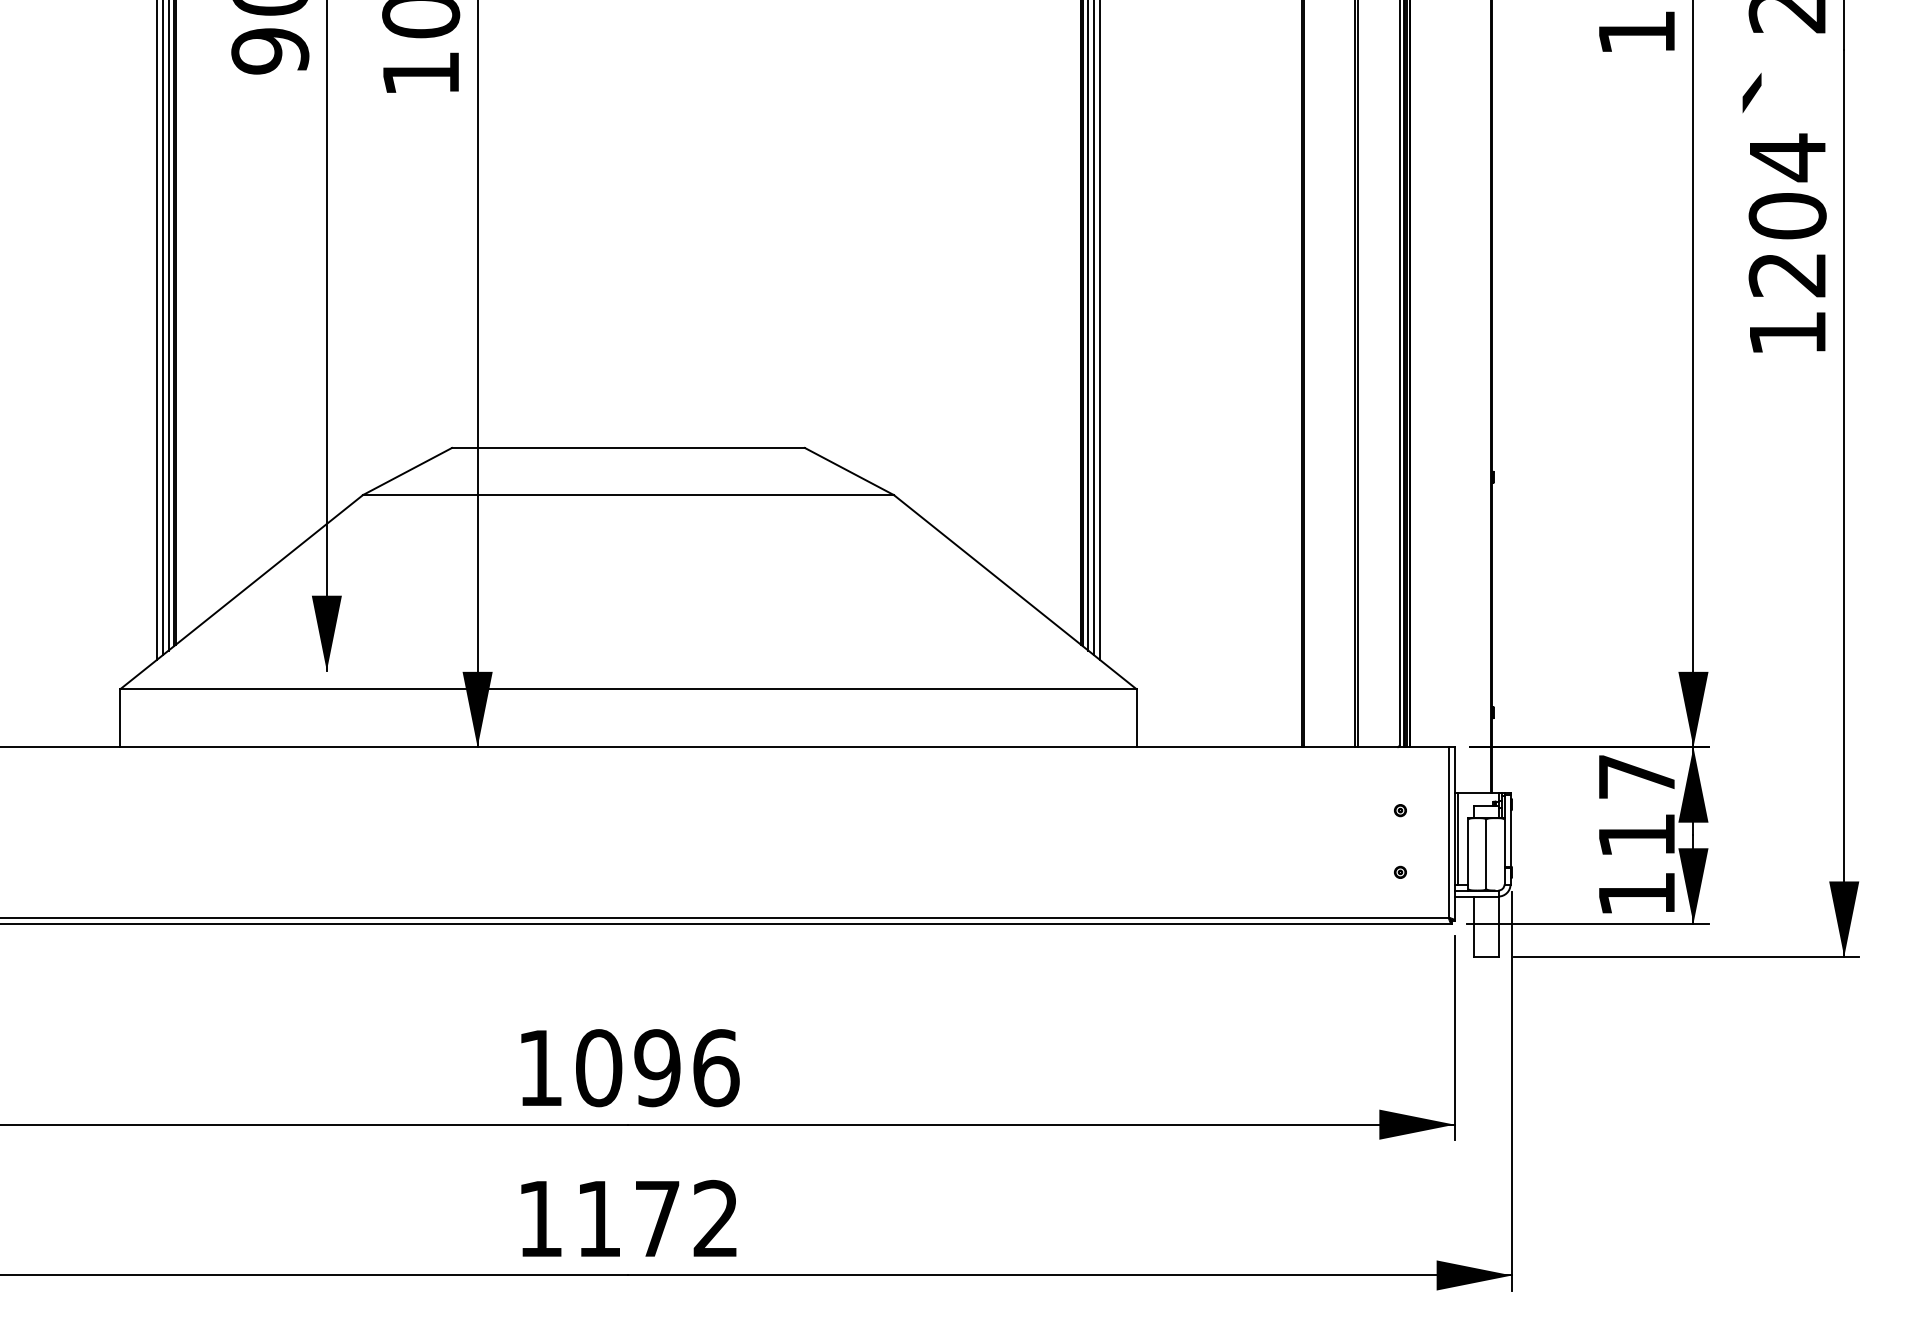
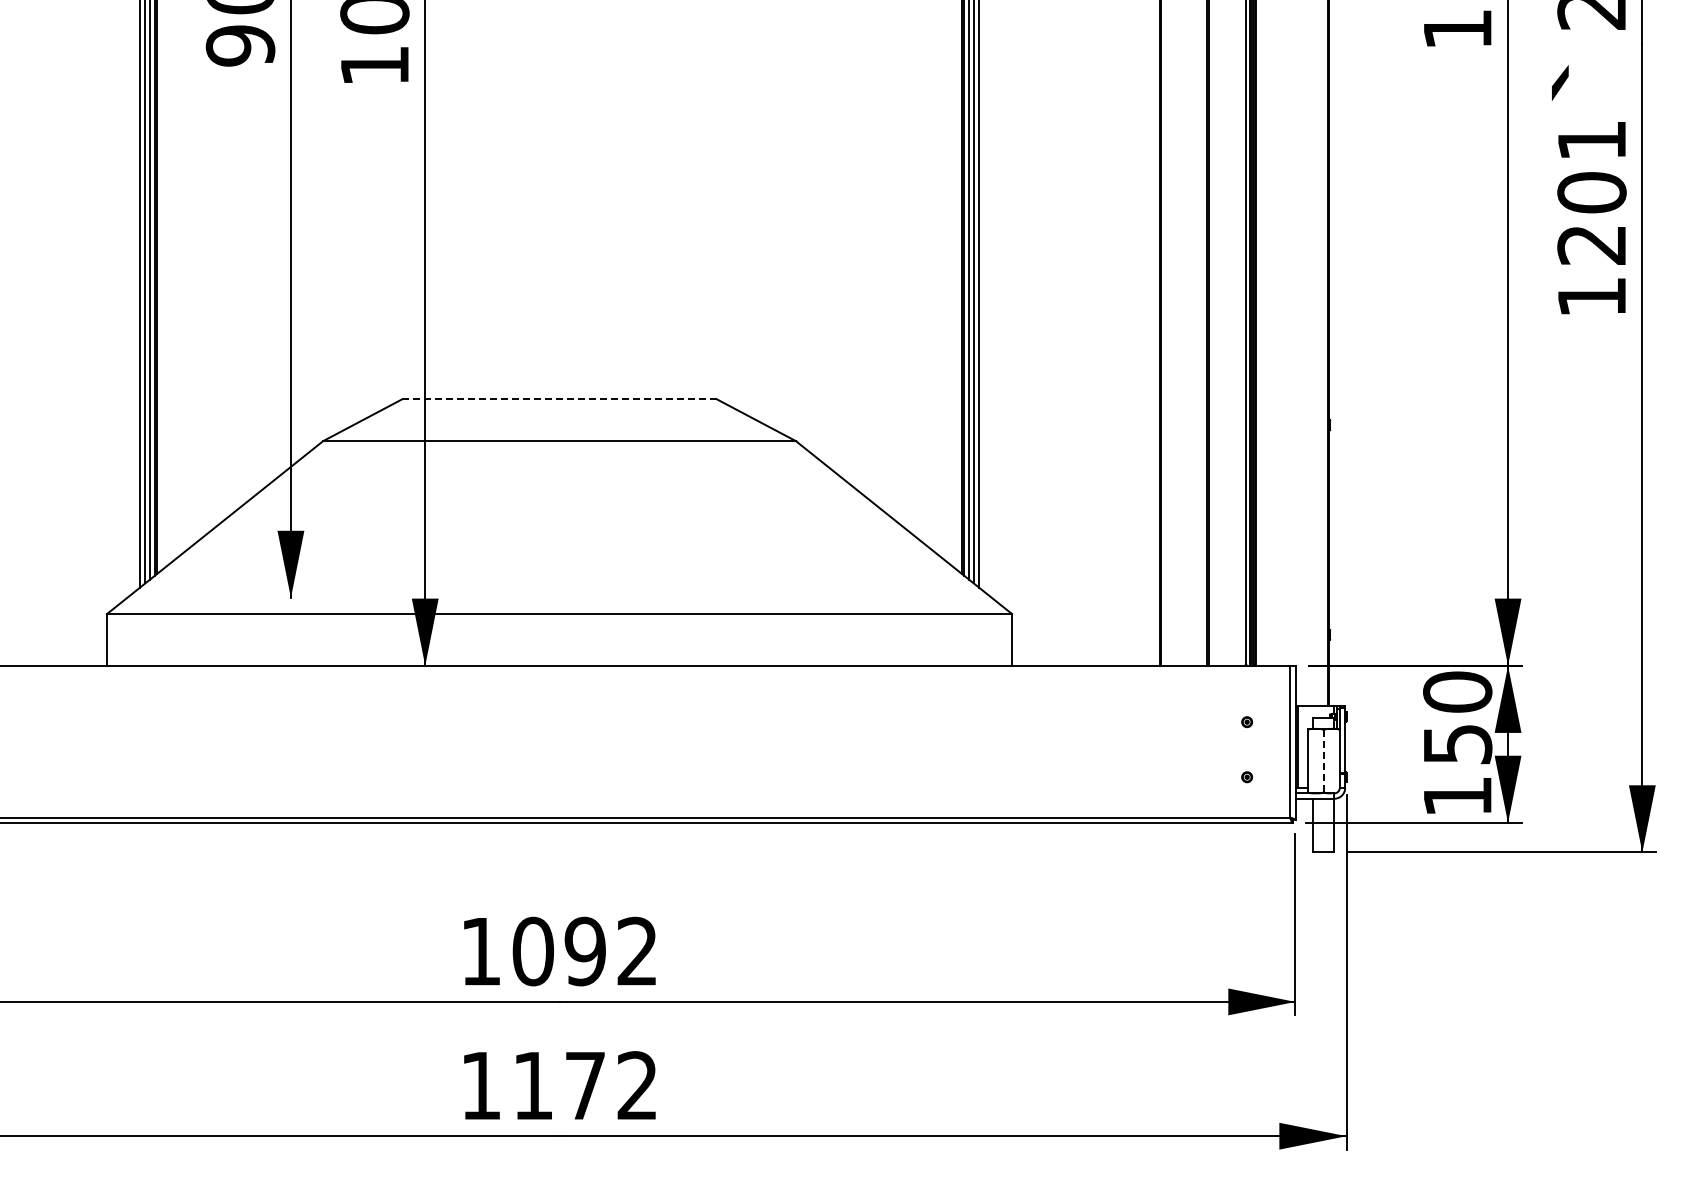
text: (1787, 157) -> (1591, 140), 1204 -> 1201
line: (629, 448) -> (560, 399), solid -> dashed
text: (1636, 805) -> (1457, 717), 117 -> 150
line: (1486, 853) -> (1323, 760), solid -> dashed
text: (715, 1068) -> (637, 951), 1096 -> 1092

